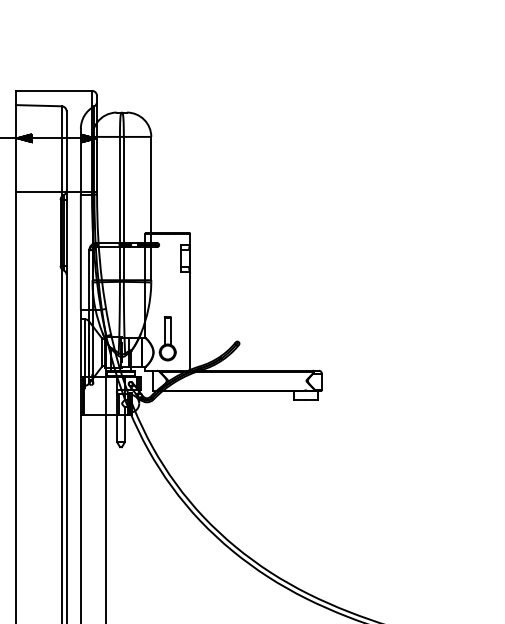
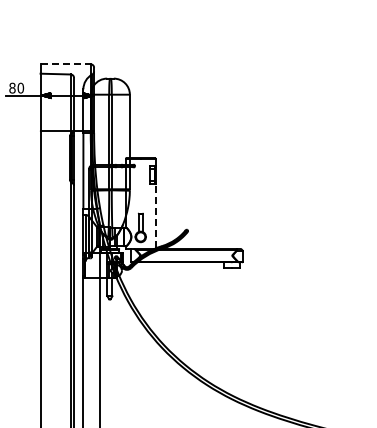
line: (55, 91) -> (66, 64), solid -> dashed
line: (190, 319) -> (155, 215), solid -> dashed

